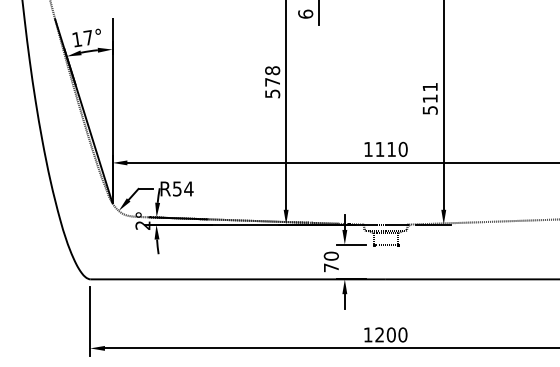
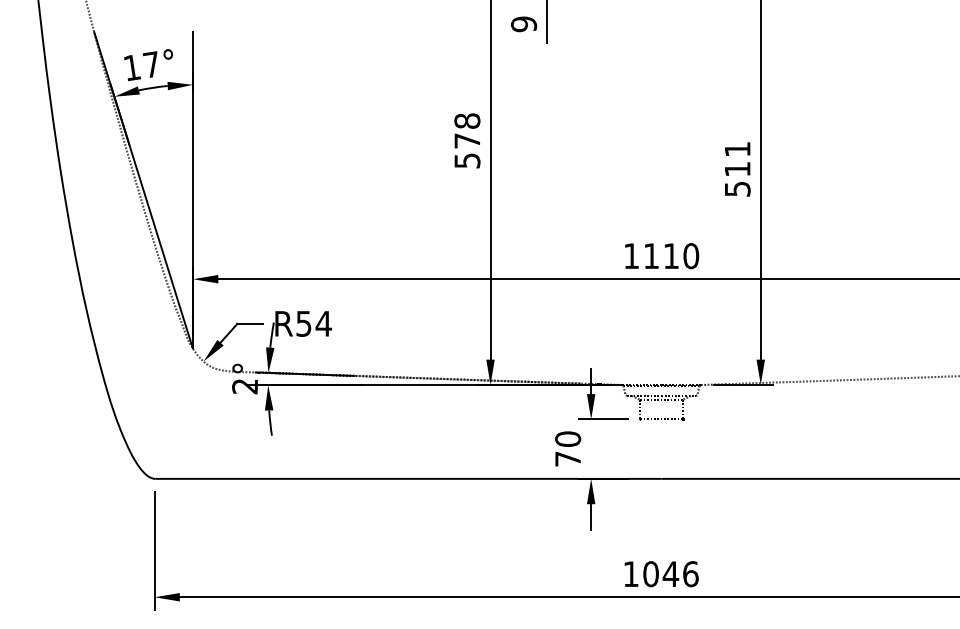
text: (305, 13) -> (523, 23), 6 -> 9
text: (391, 334) -> (671, 573), 1200 -> 1046

